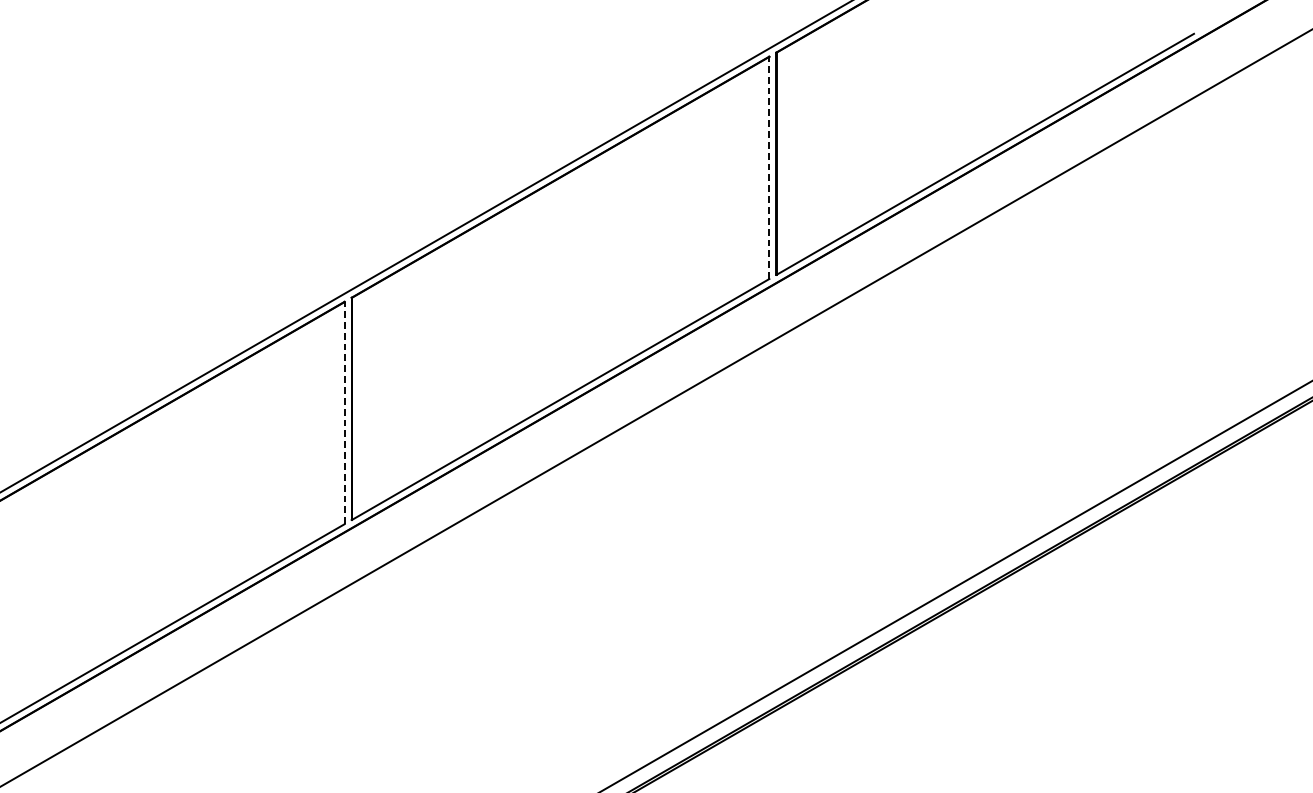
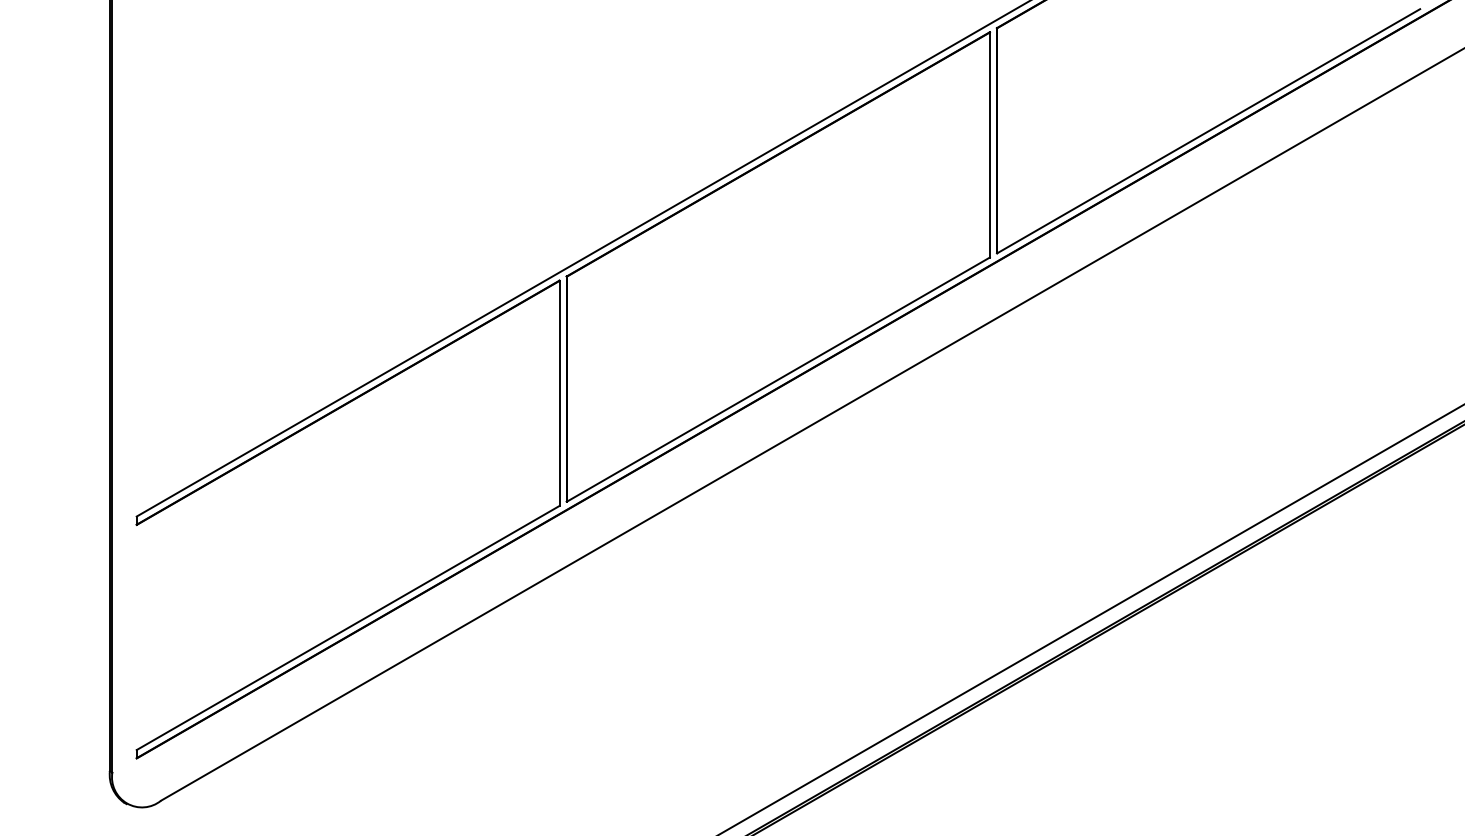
line: (768, 168) -> (989, 145), dashed -> solid
line: (344, 413) -> (559, 393), dashed -> solid

